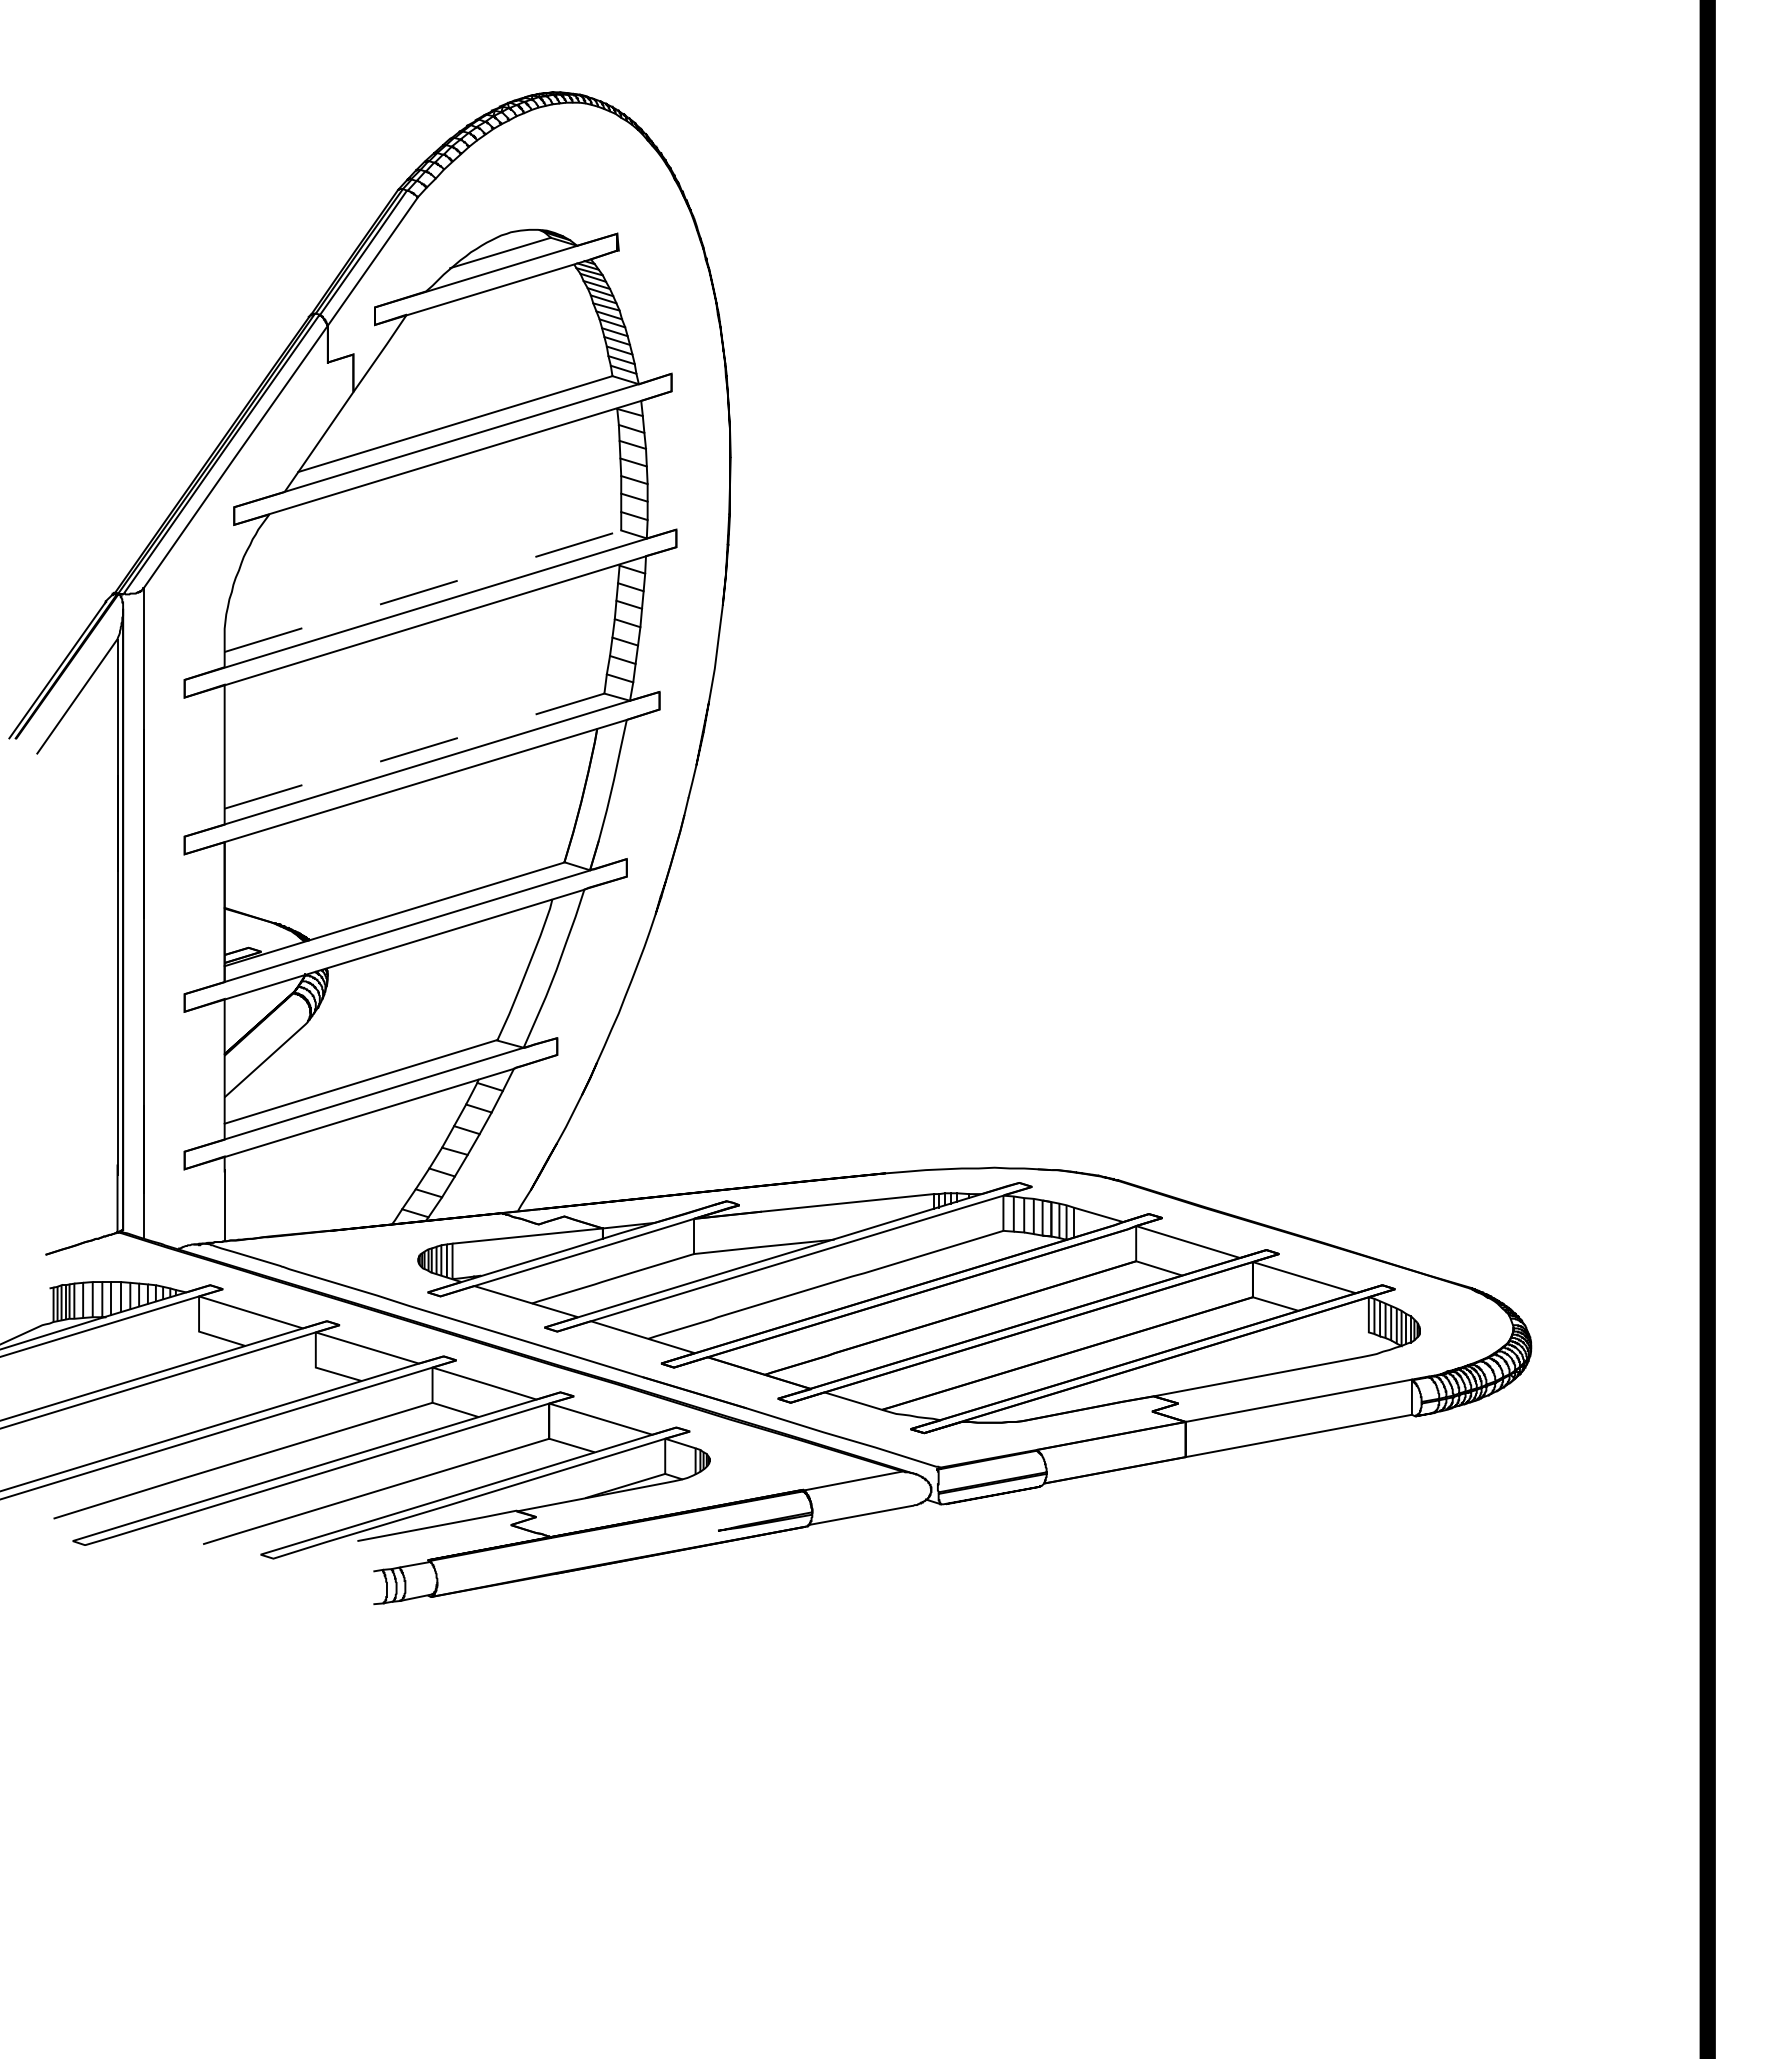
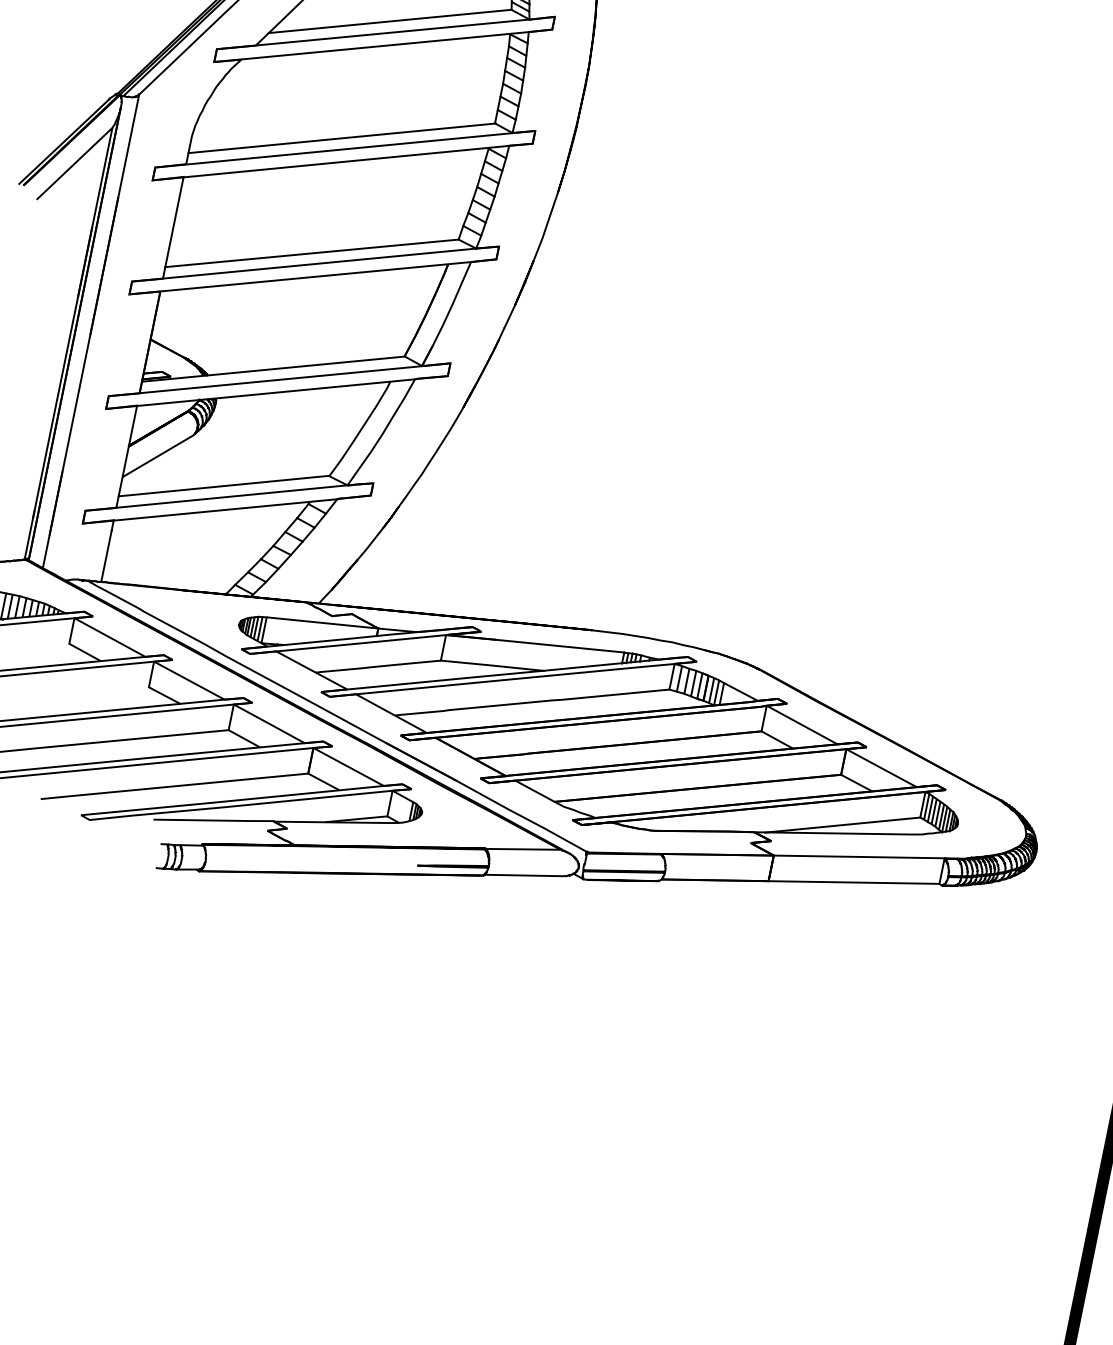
line: (423, 591) -> (342, 138), dashed -> solid
line: (415, 751) -> (312, 253), dashed -> solid
line: (1268, 1363) -> (842, 825), added

